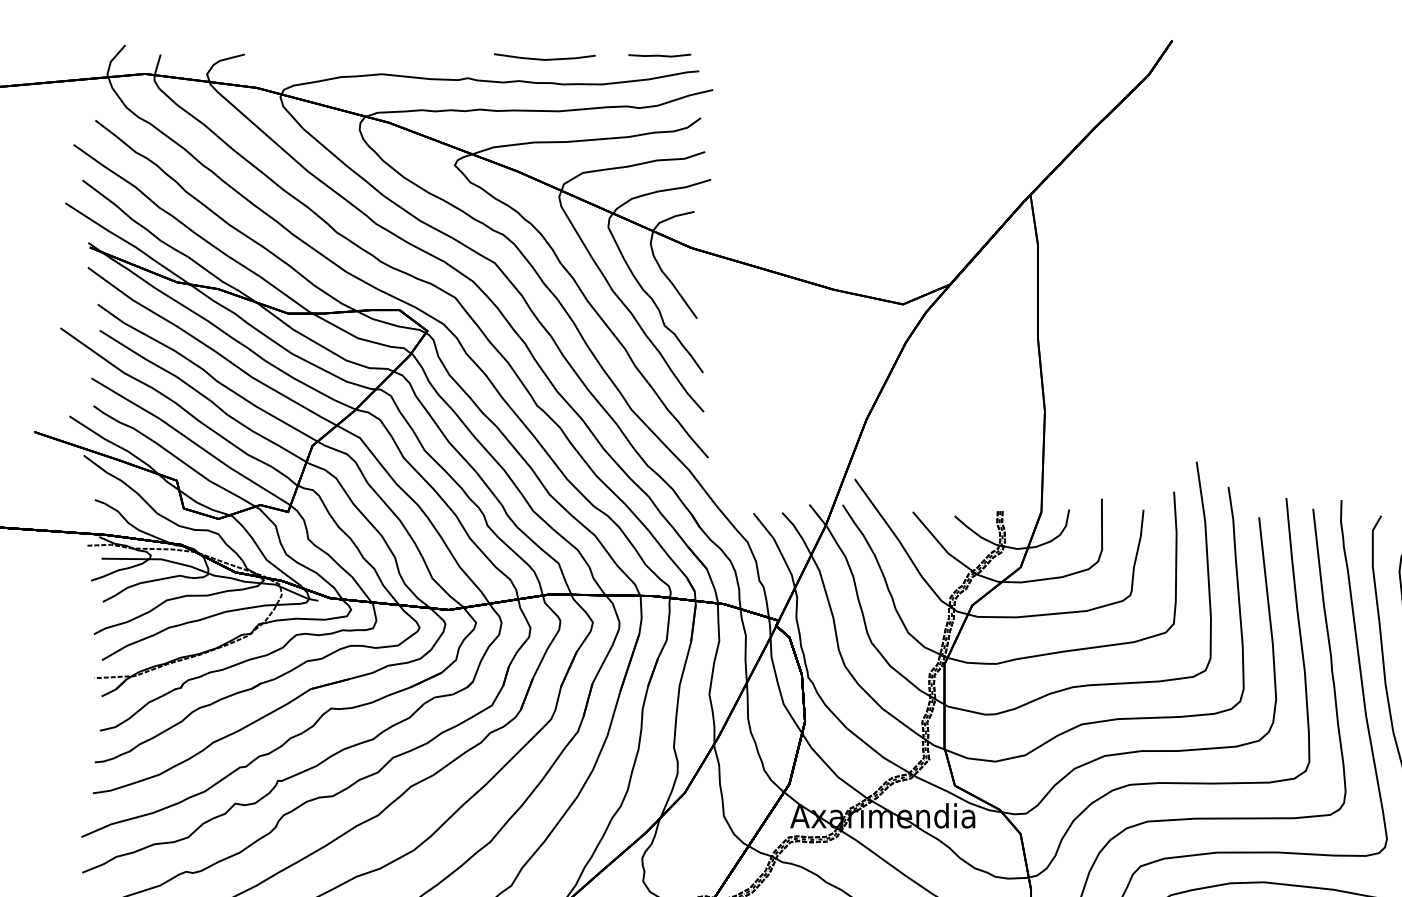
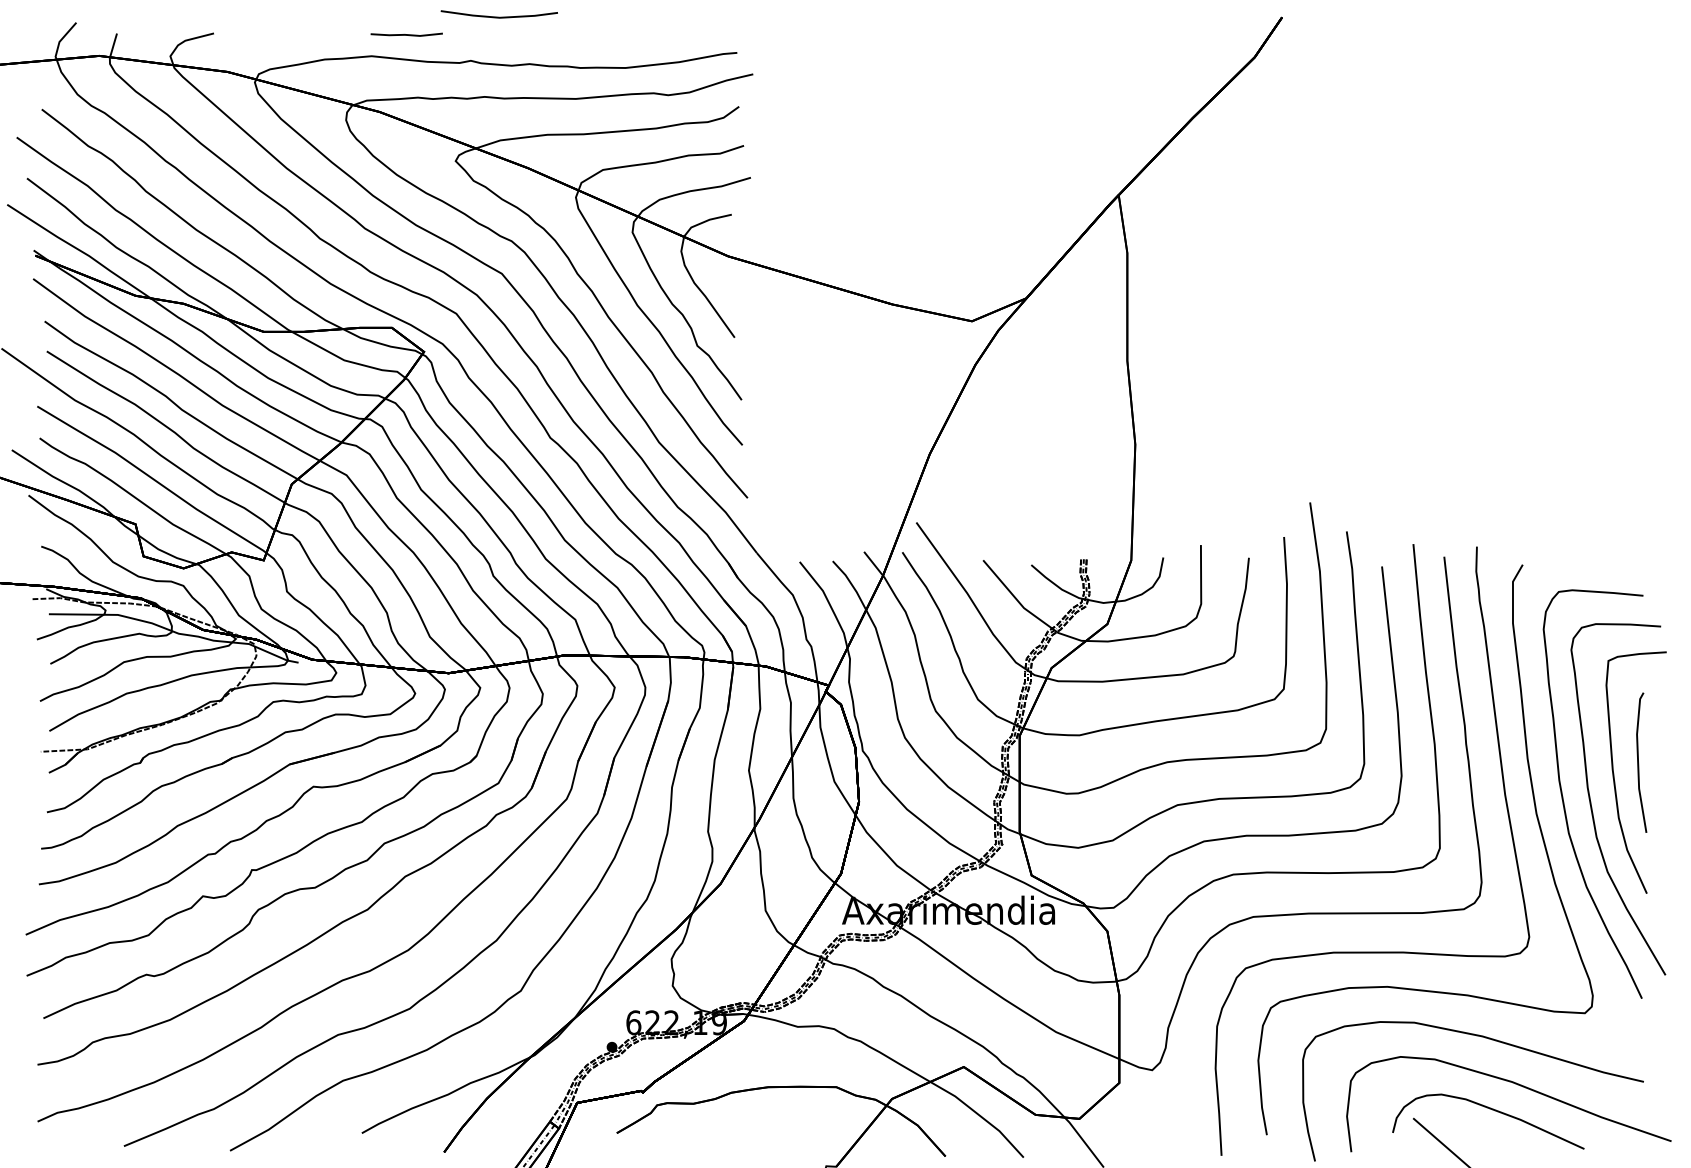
line: (659, 55) -> (406, 34), moved
line: (544, 58) -> (498, 16), moved

